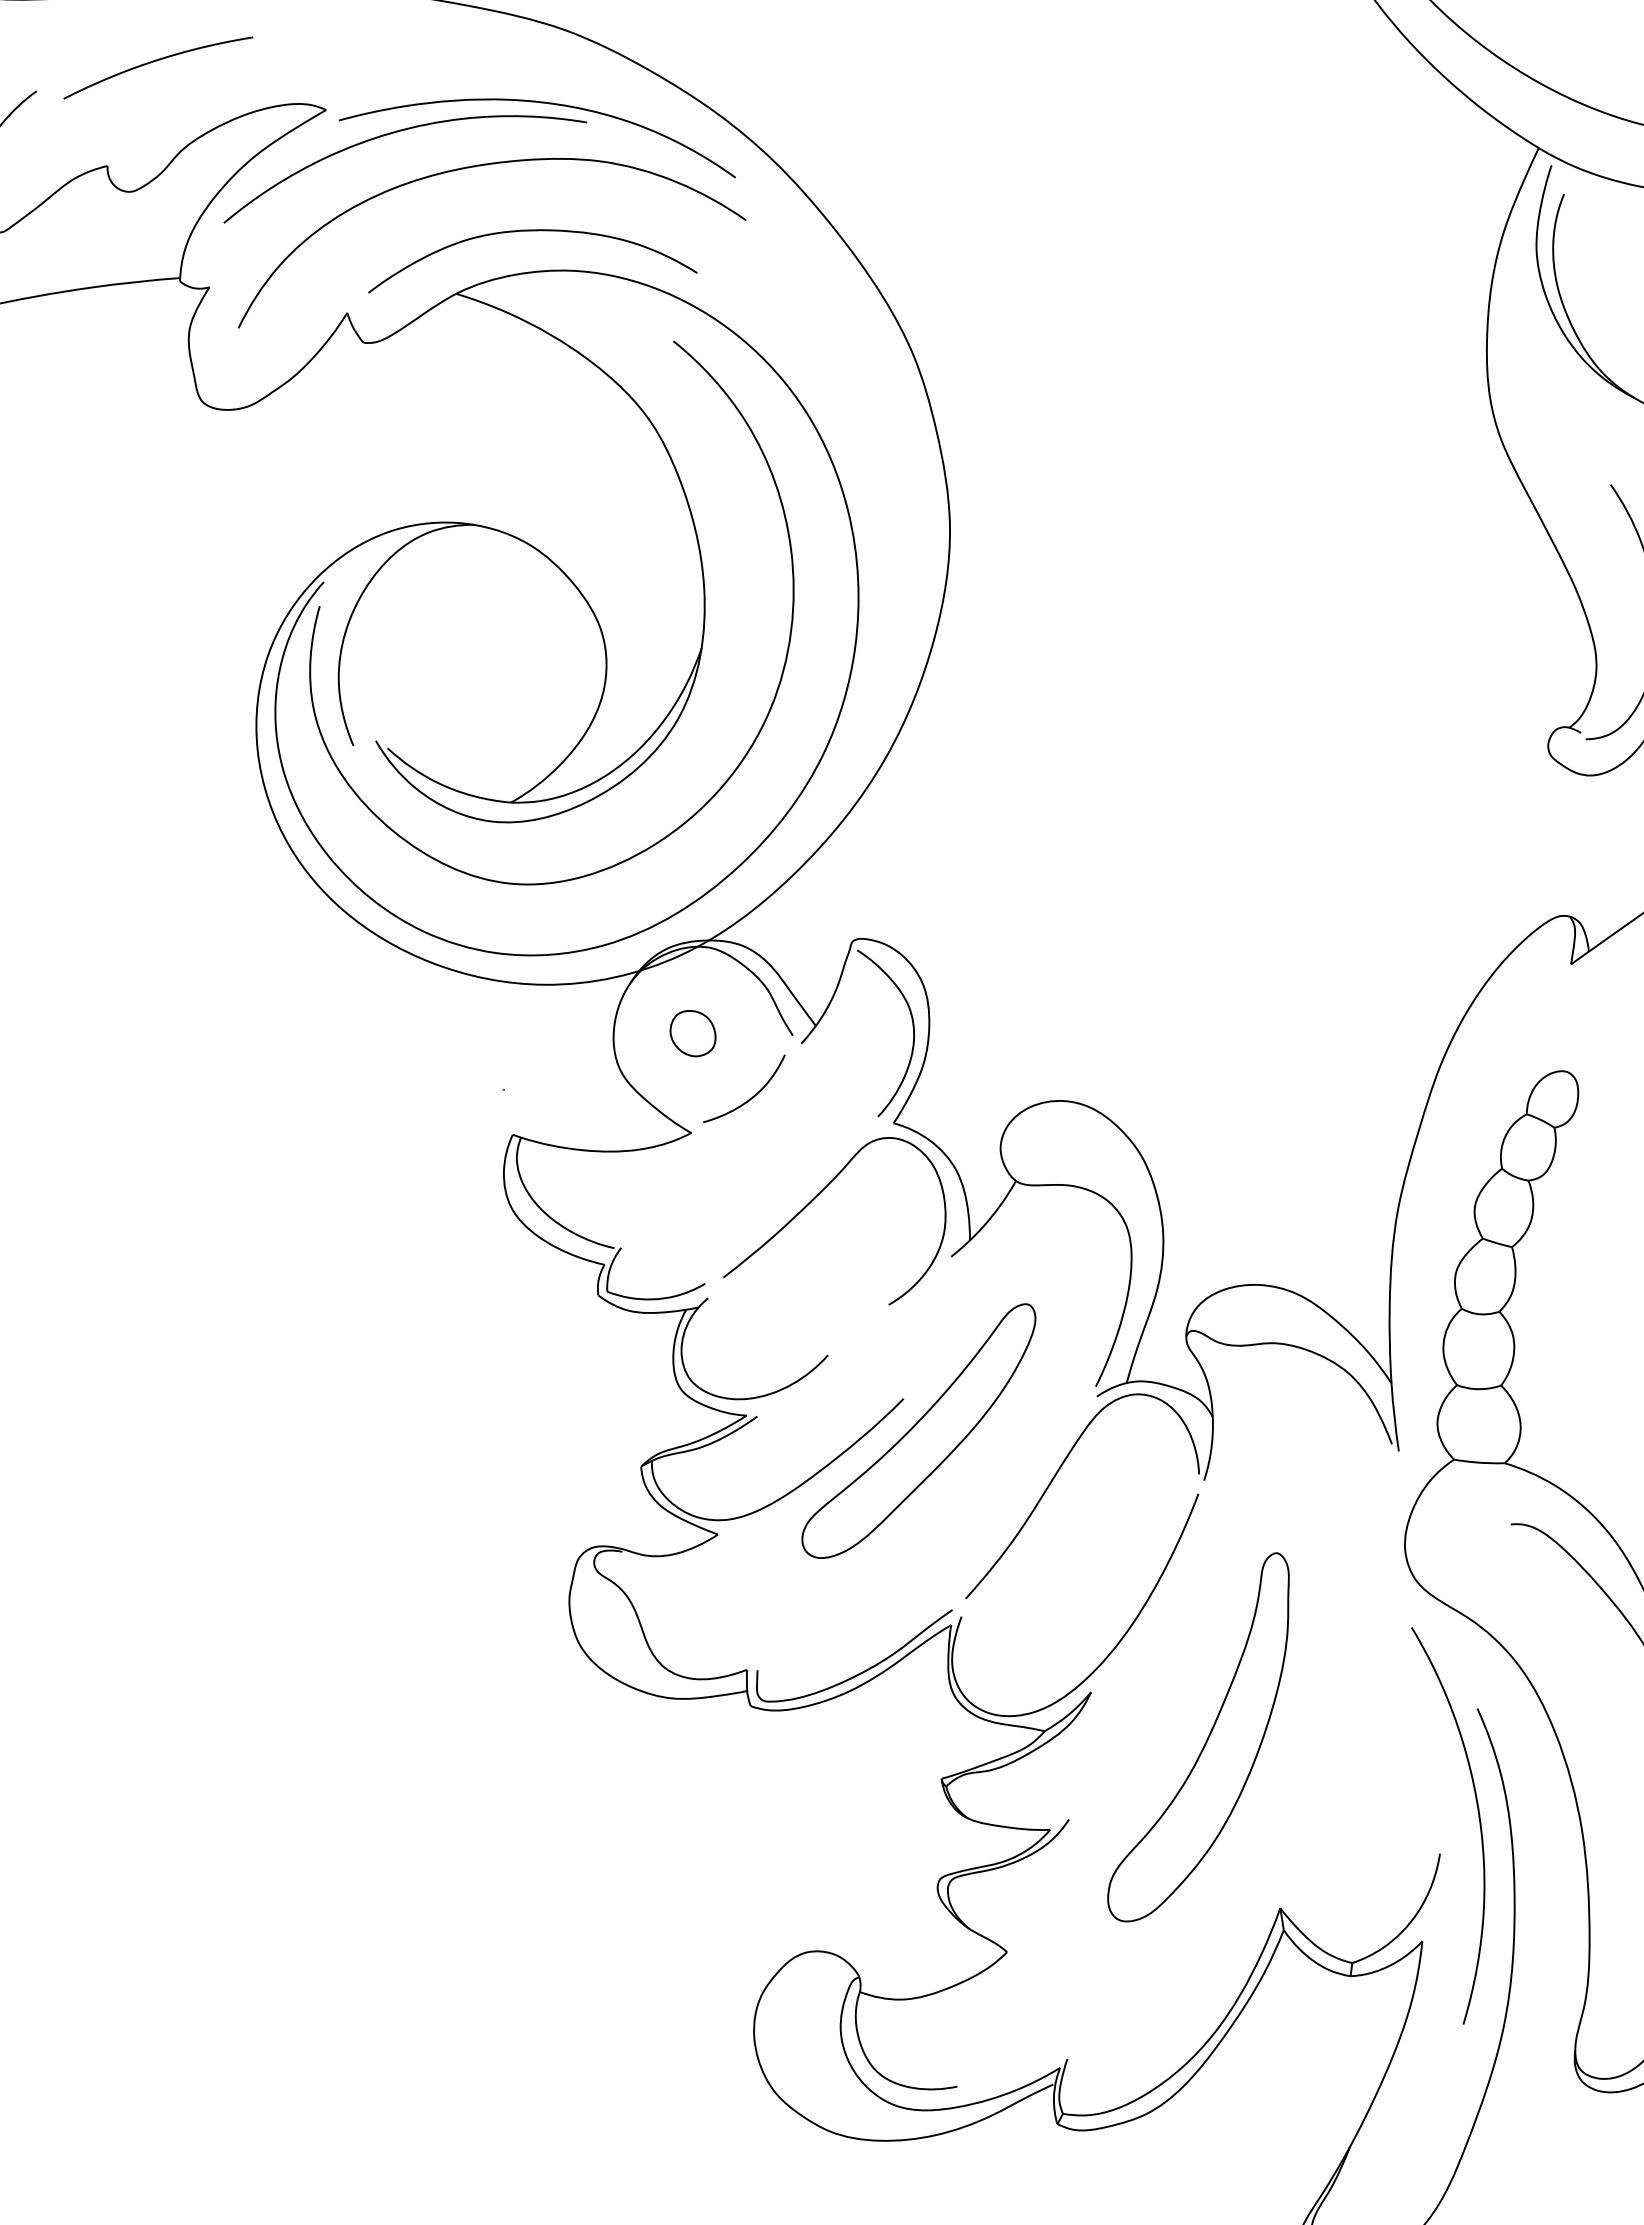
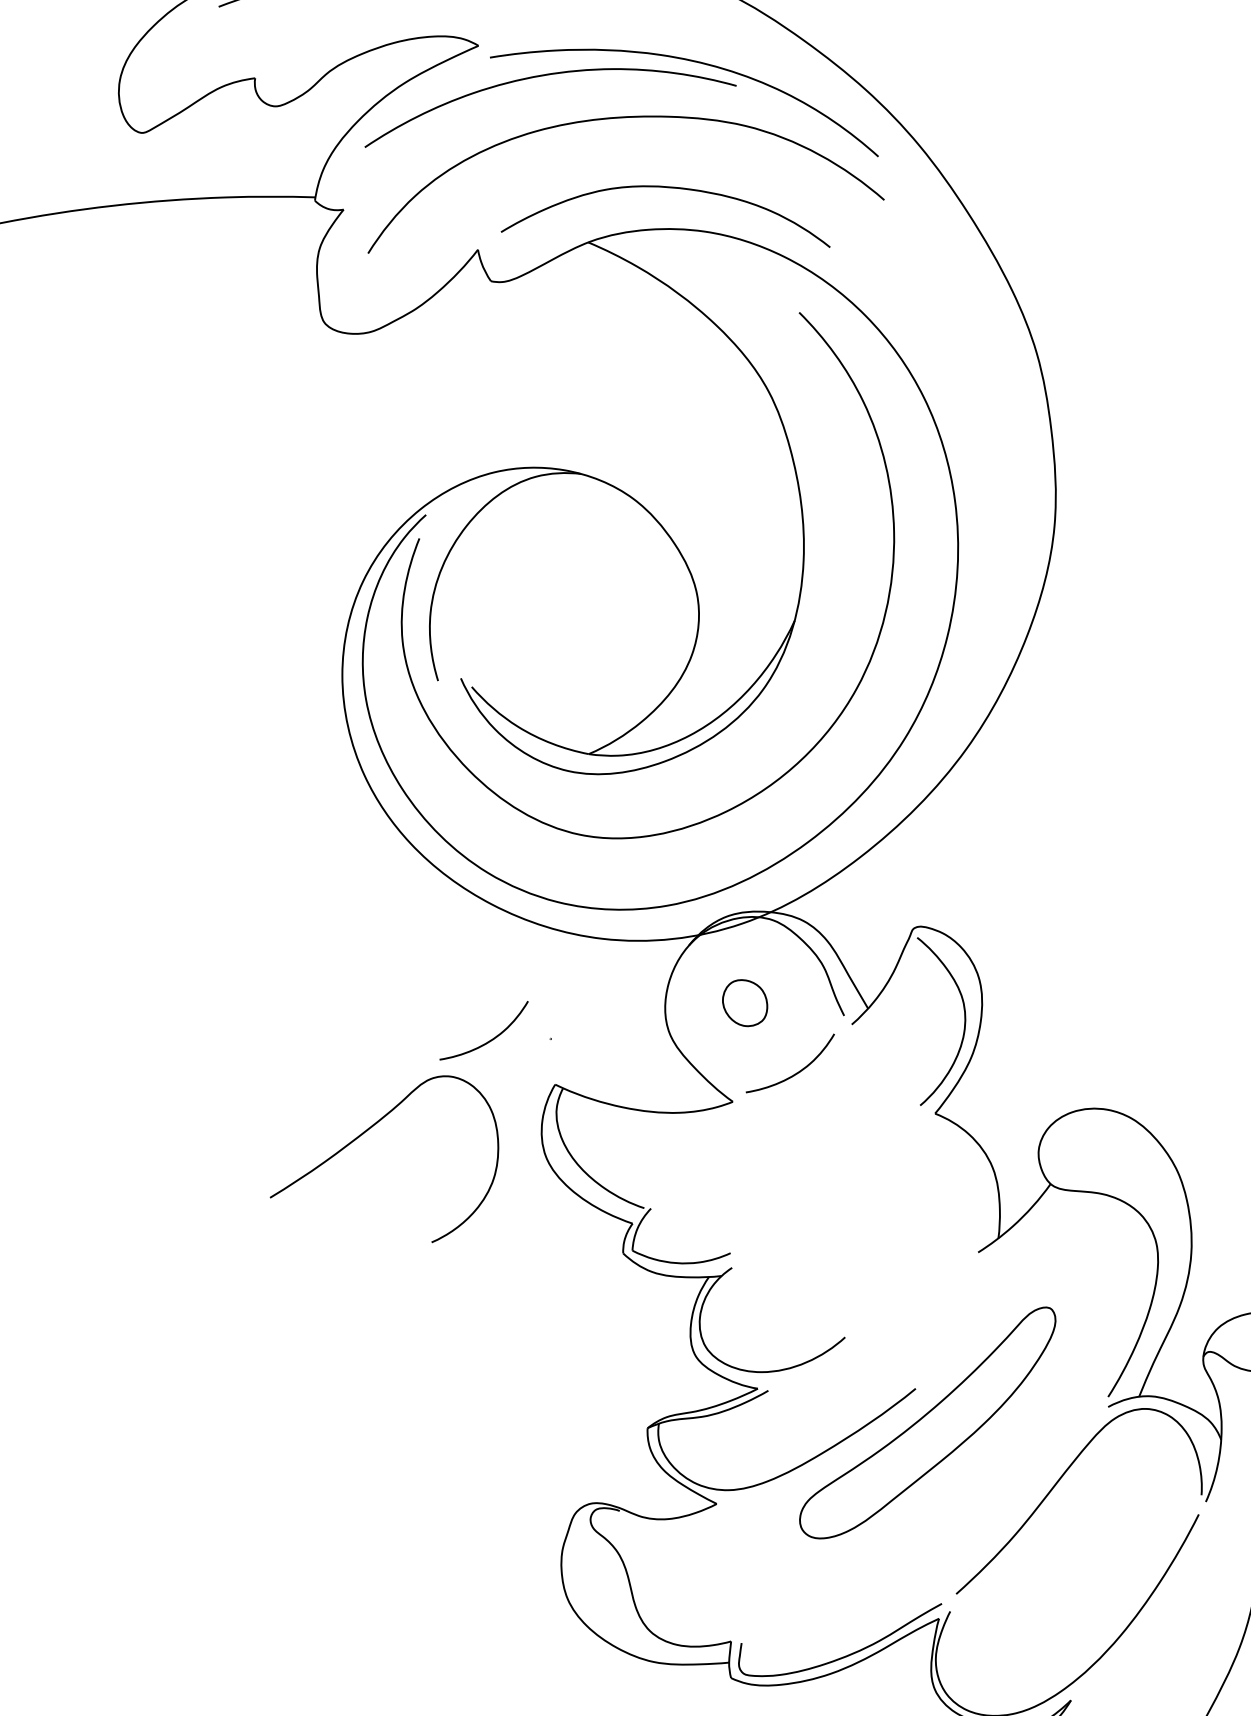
curve: (441, 1098) -> (488, 1040), added
curve: (813, 1200) -> (367, 1130), moved

